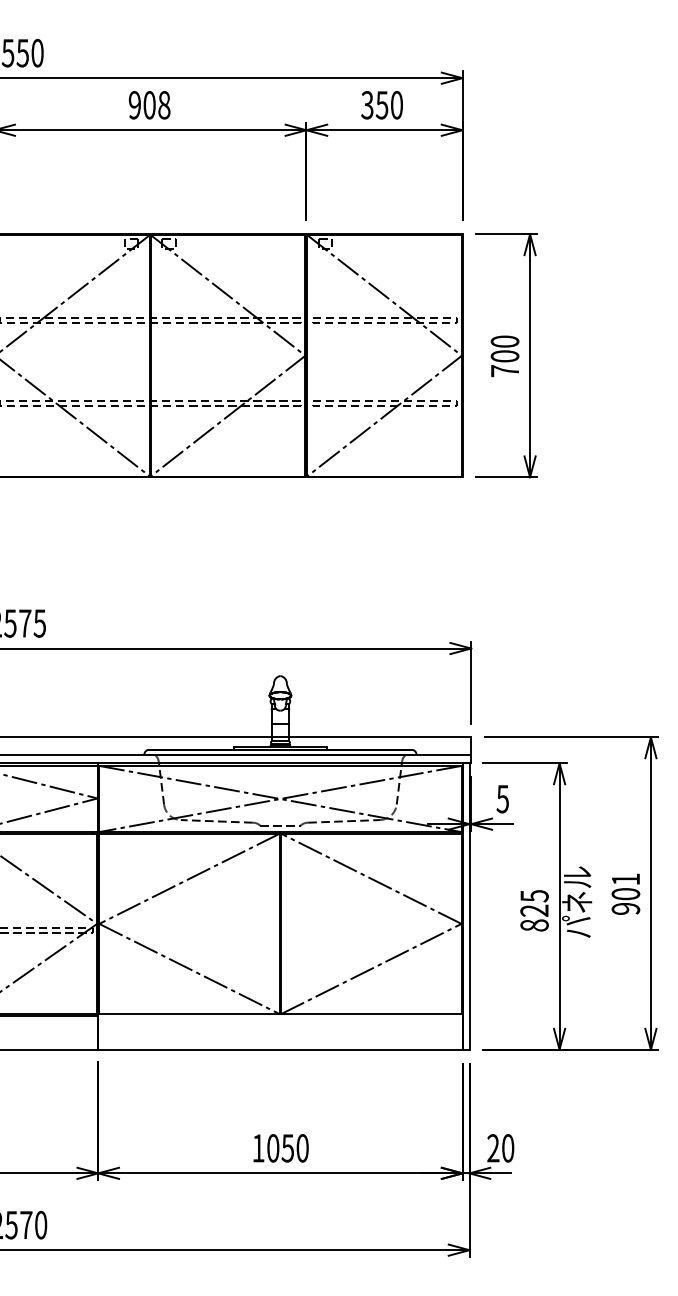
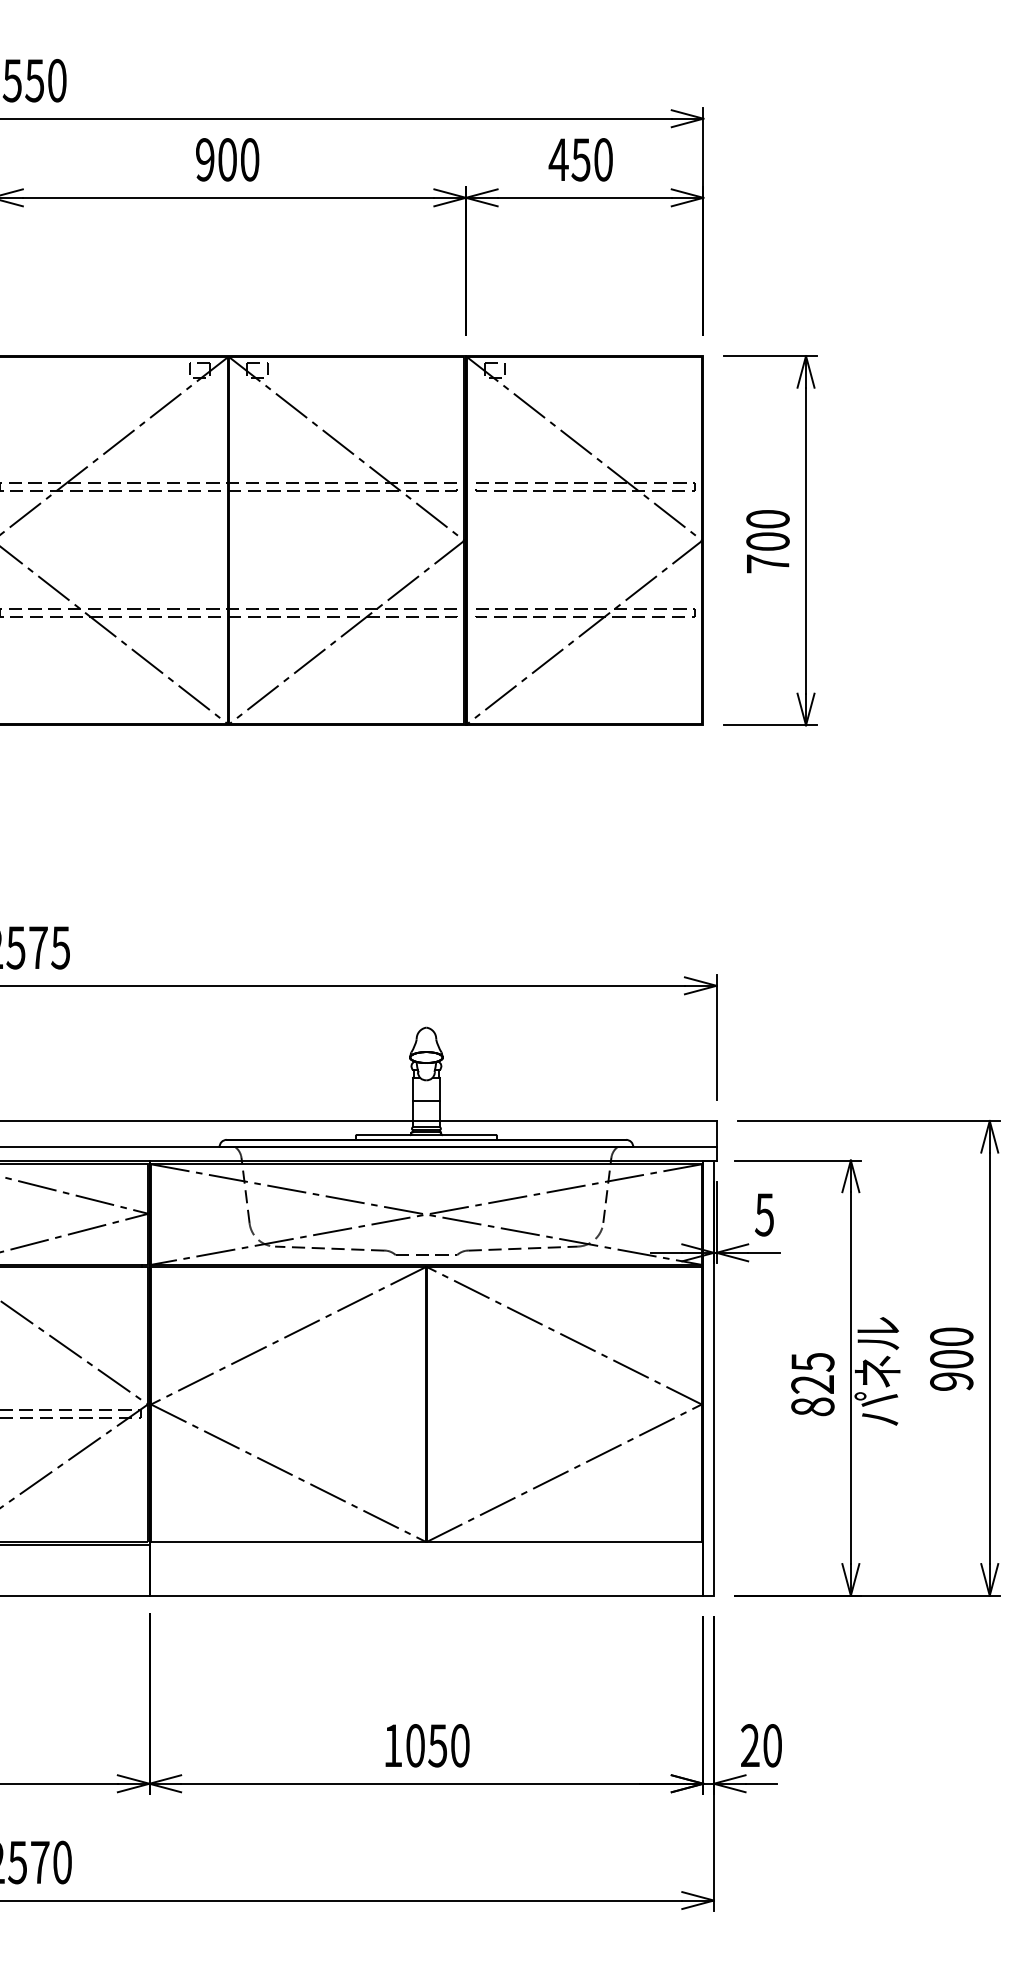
text: (164, 105) -> (250, 160), 908 -> 900
text: (367, 105) -> (558, 160), 350 -> 450
text: (625, 879) -> (951, 1336), 901 -> 900

